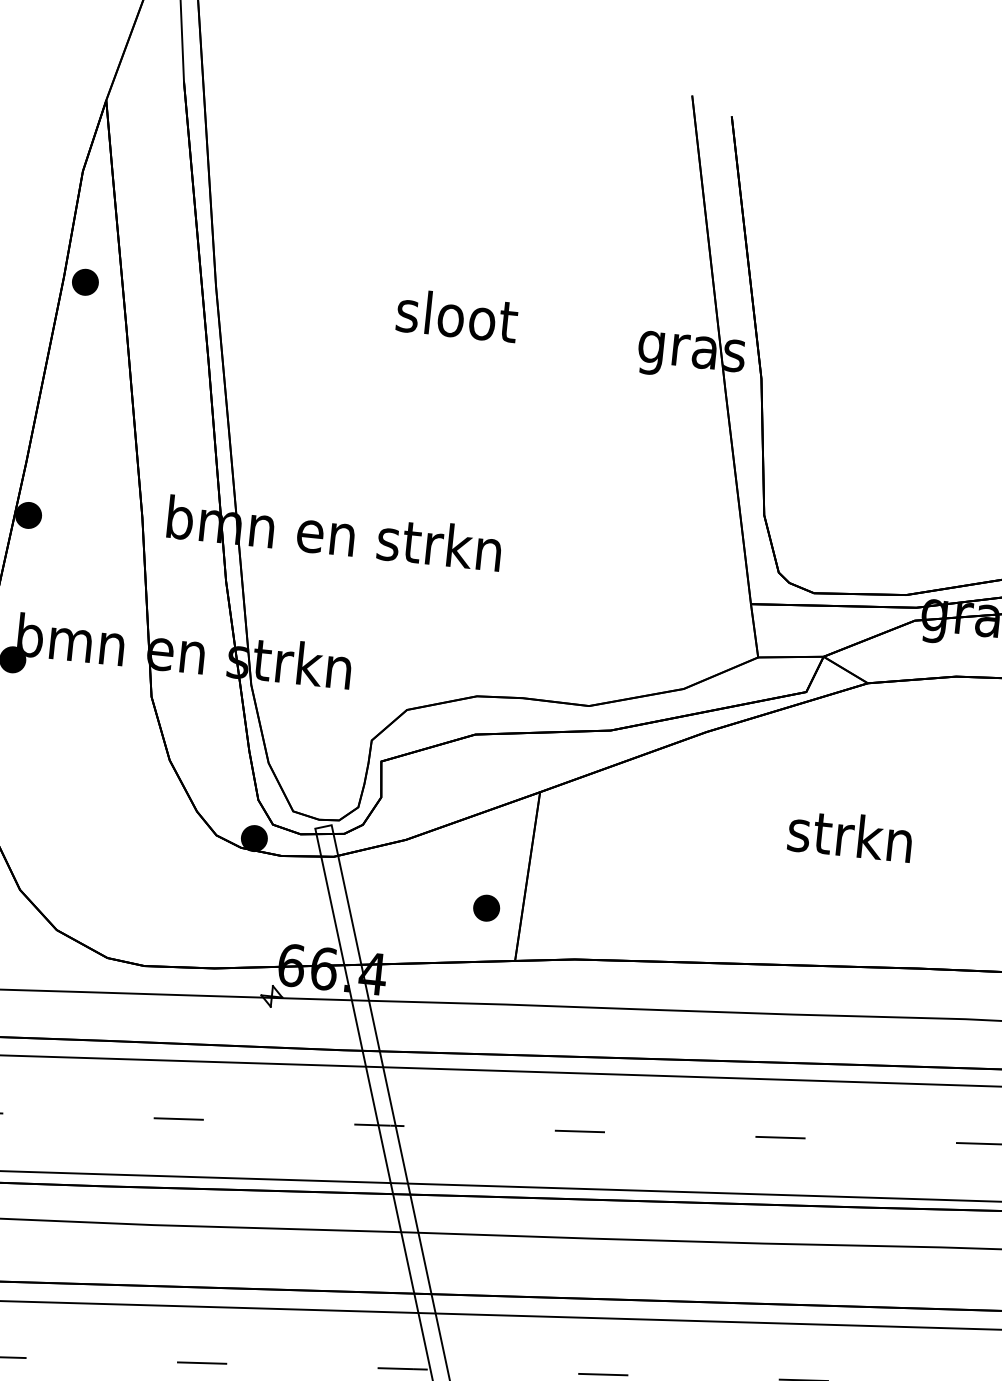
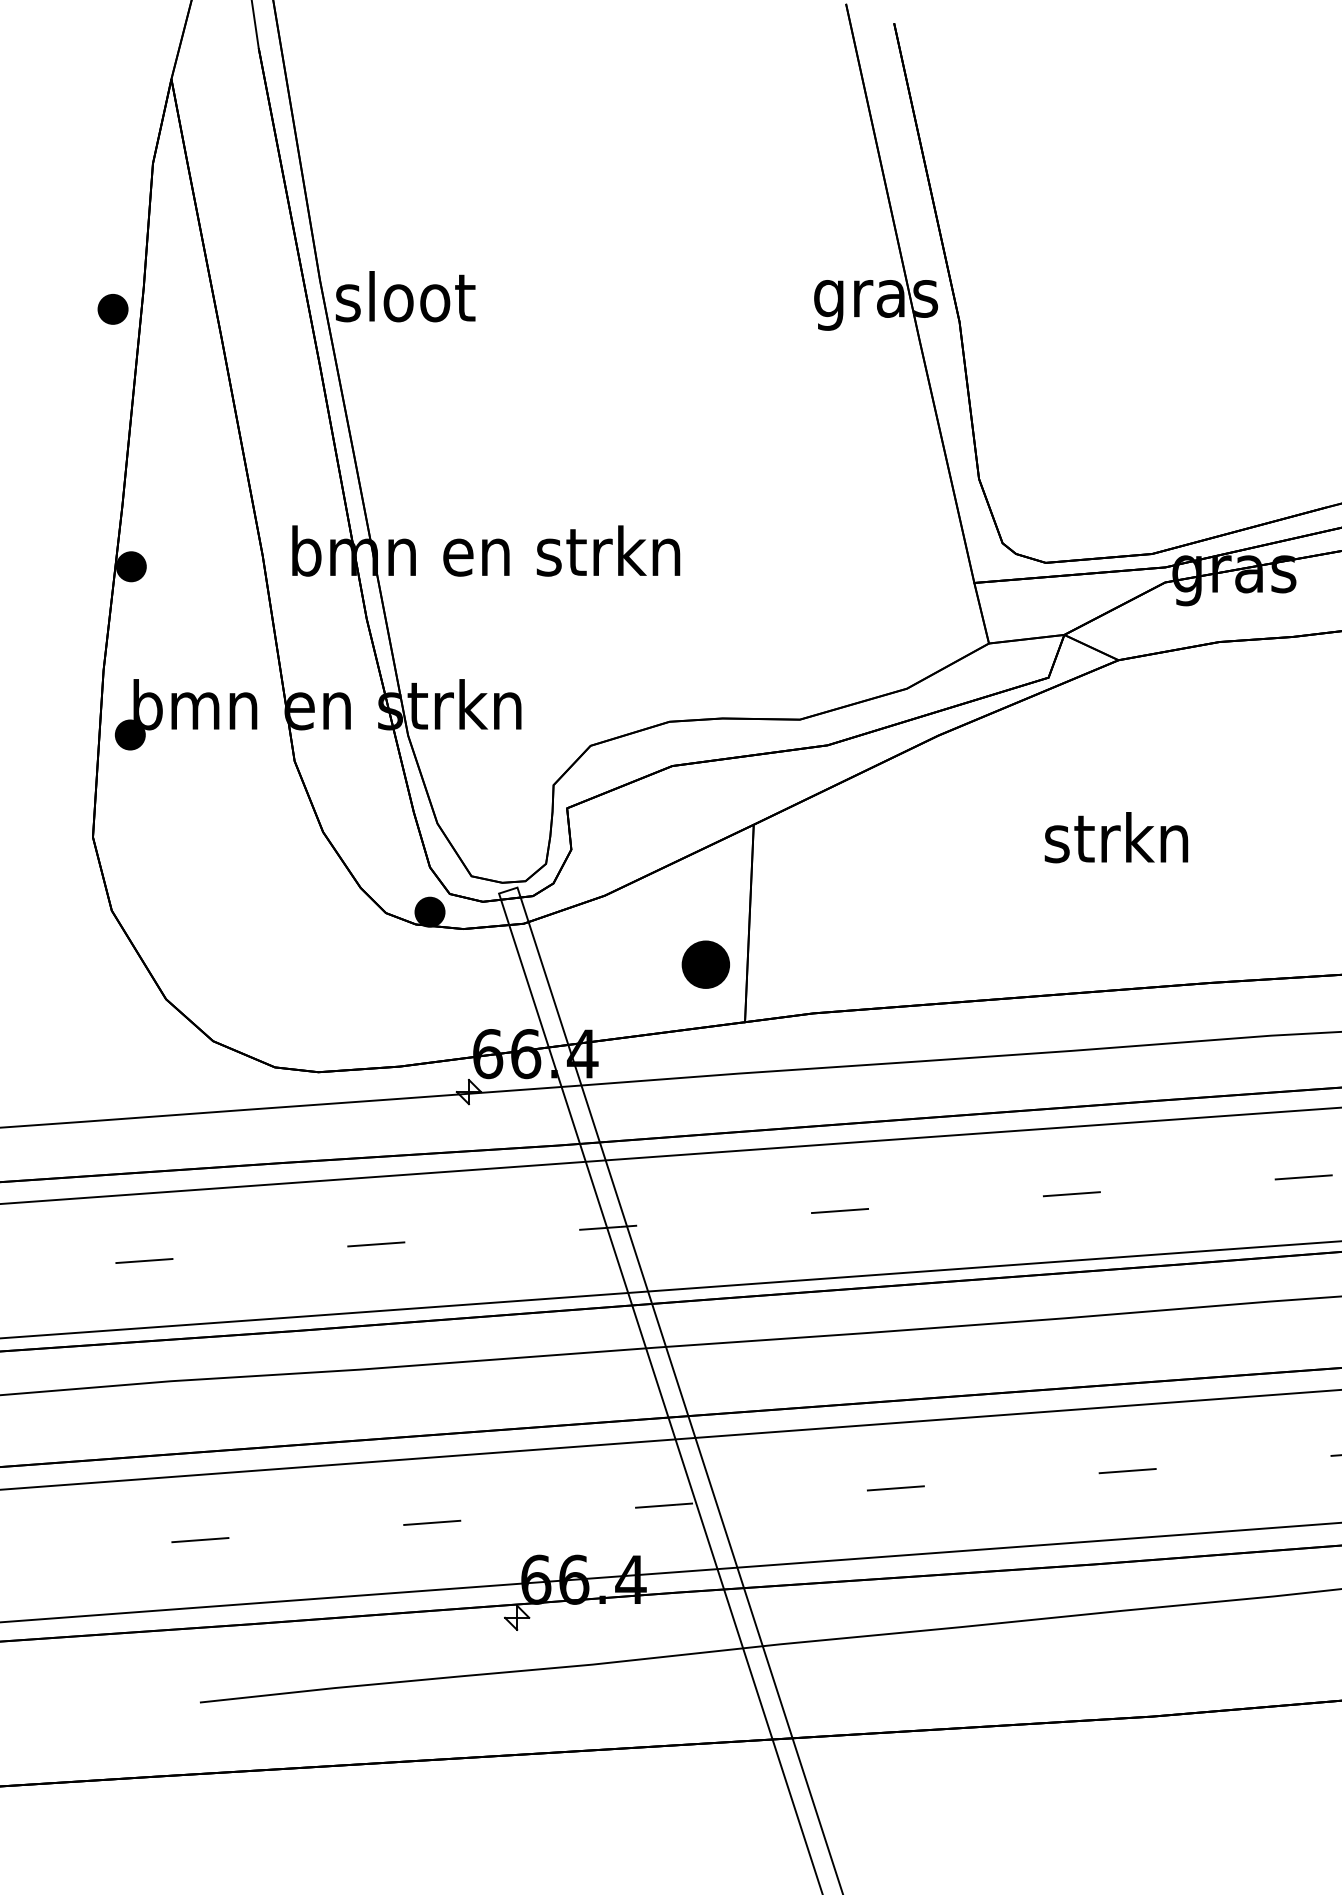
part: (84, 282) -> (112, 309), moved
text: (457, 315) -> (405, 296), moved
part: (486, 907) -> (705, 964), size x1.6

